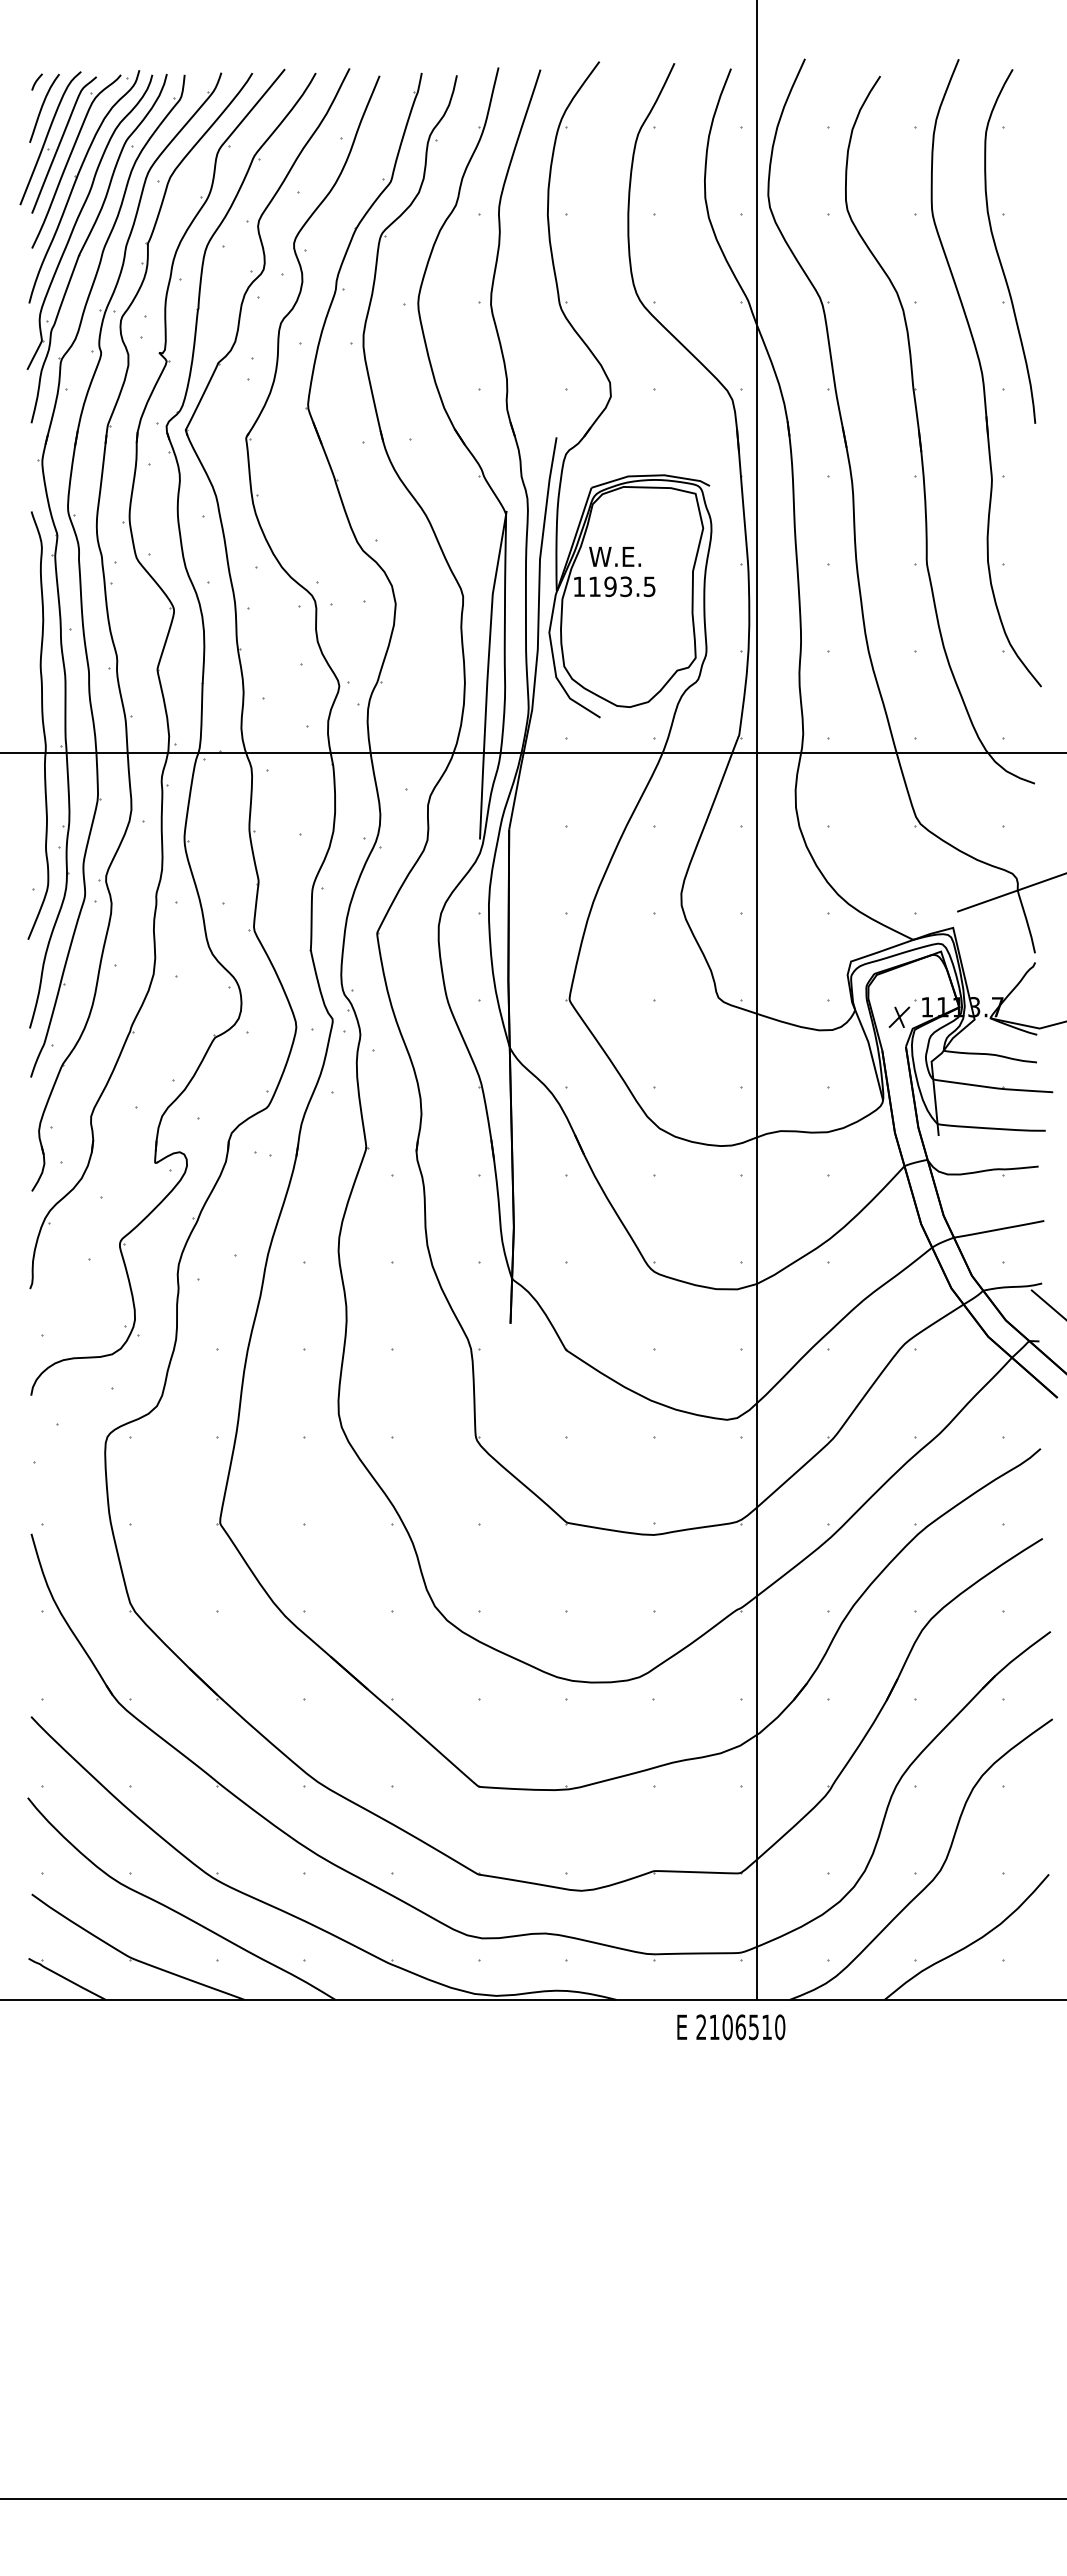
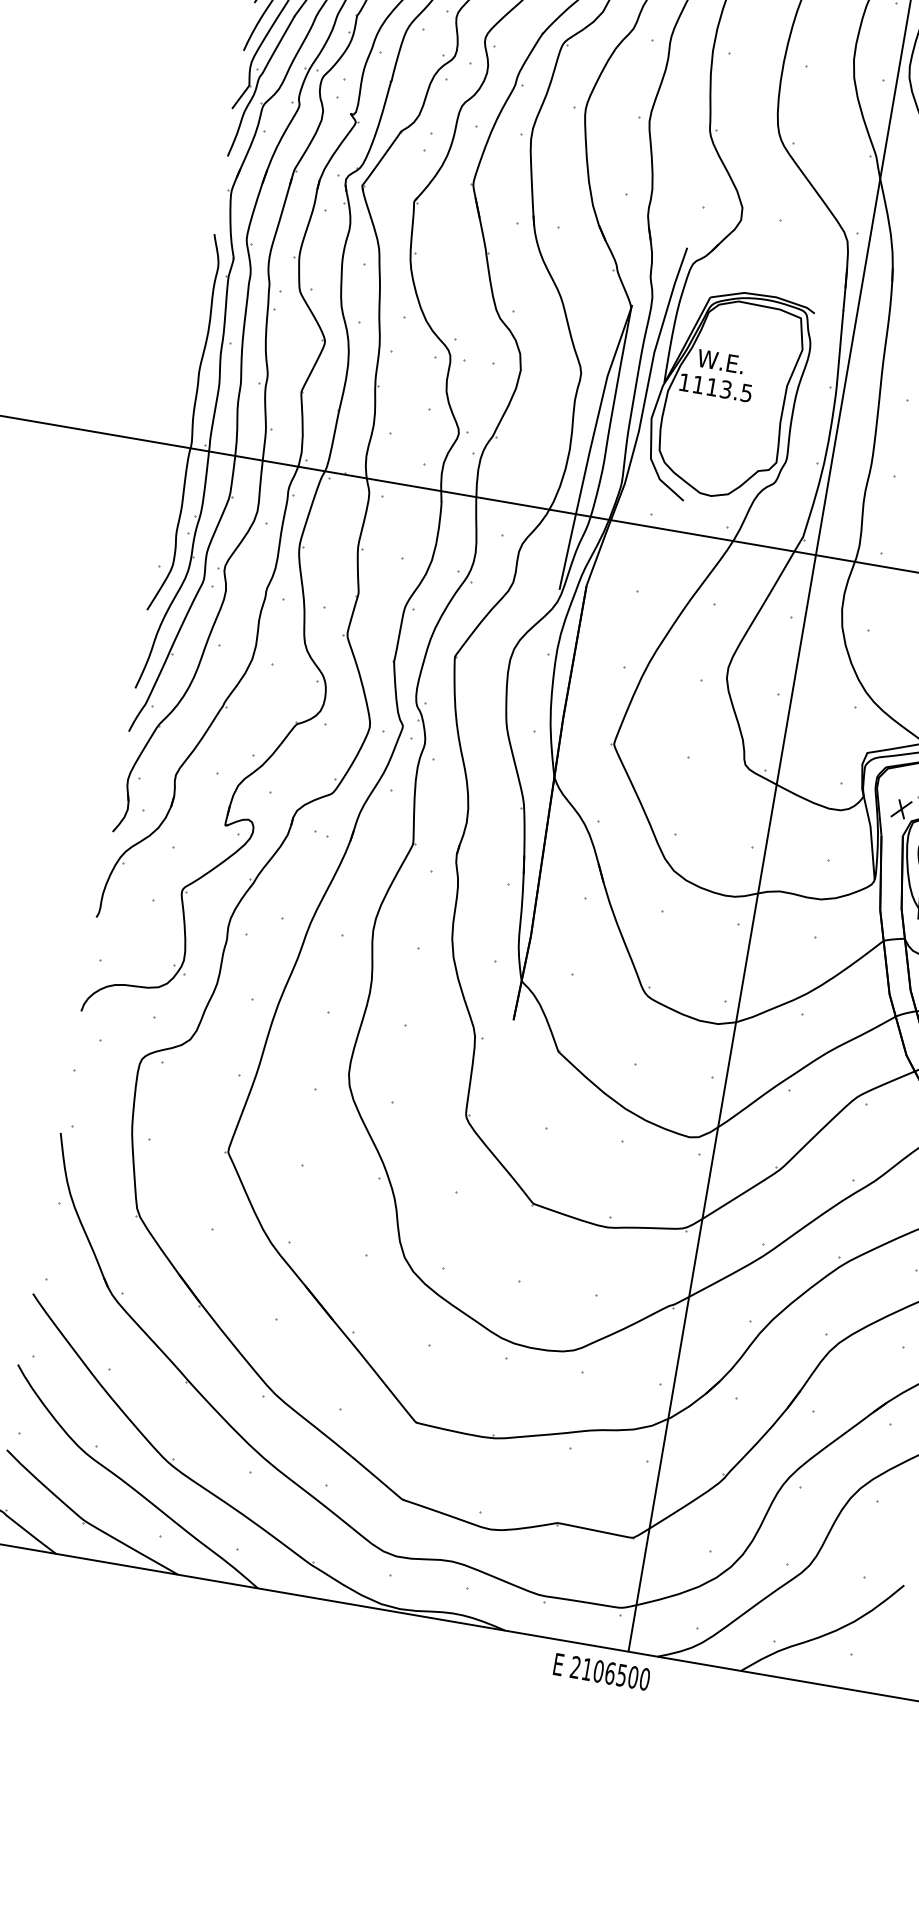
text: (610, 586) -> (712, 387), 1193.5 -> 1113.5
text: (767, 2027) -> (633, 1677), 2106510 -> 2106500

